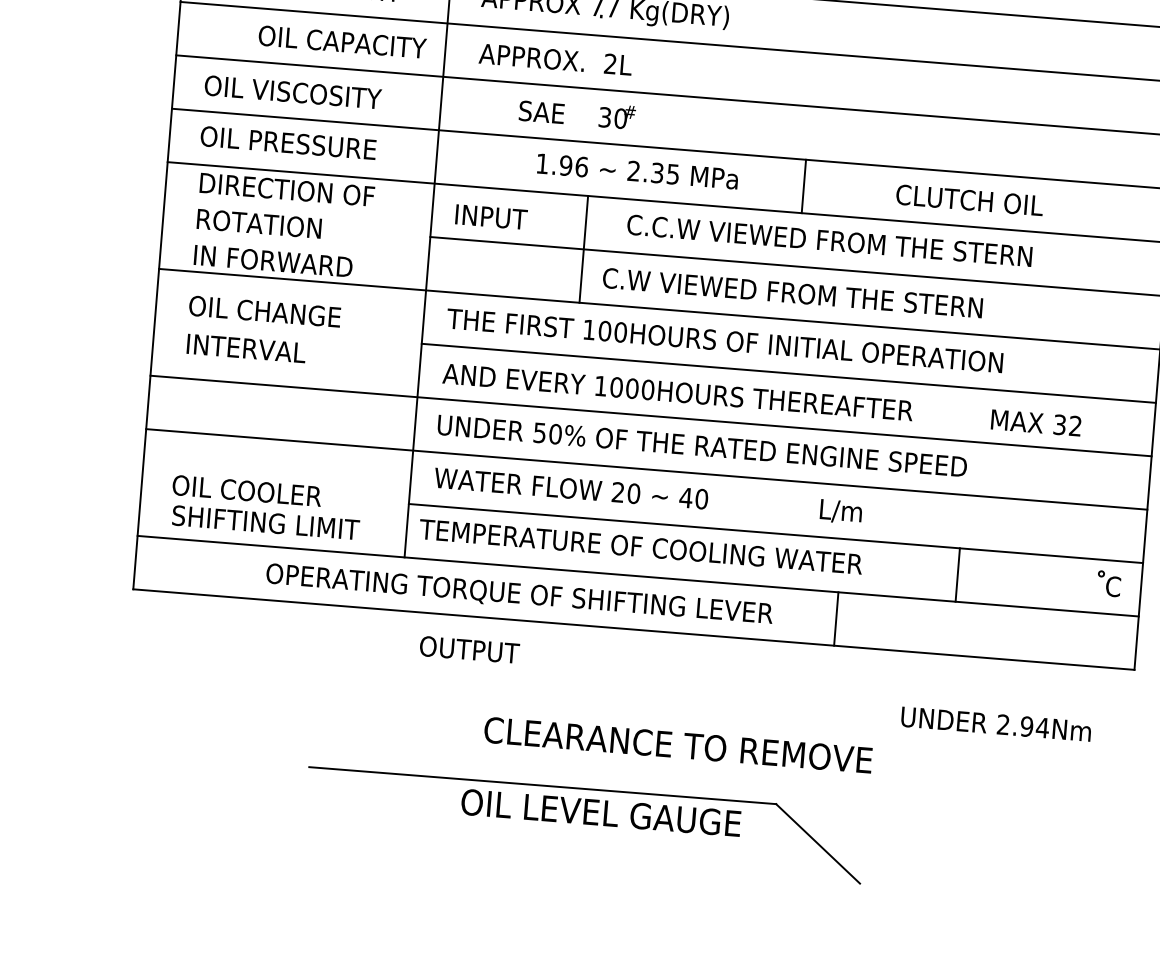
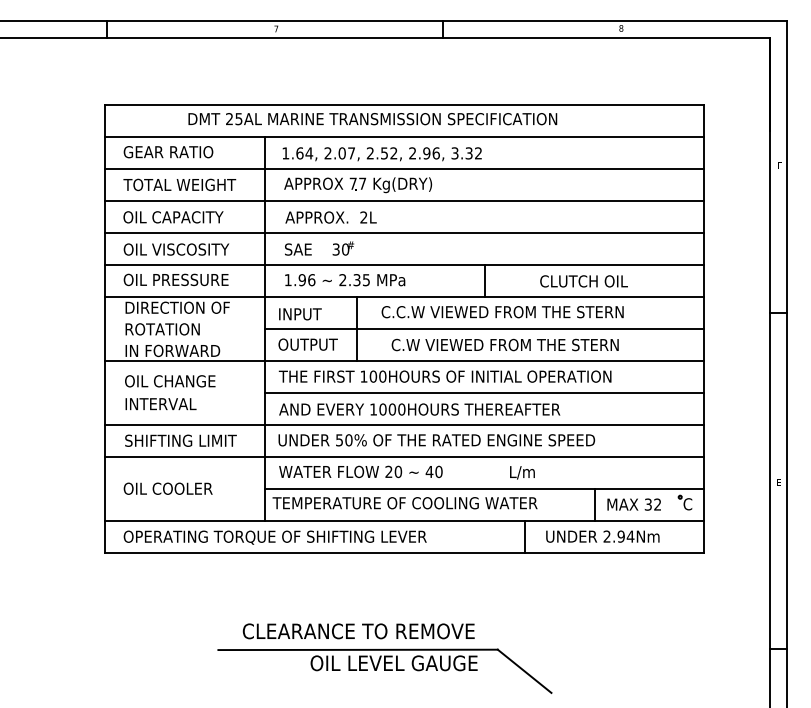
text: (342, 42) -> (173, 217), moved
text: (577, 113) -> (319, 248), moved
text: (638, 172) -> (345, 280), moved
text: (791, 292) -> (504, 344), moved
text: (1035, 422) -> (633, 504), moved
text: (265, 522) -> (180, 440), moved
text: (518, 594) -> (274, 537), moved
text: (468, 649) -> (307, 344), moved
text: (995, 723) -> (602, 536), moved
text: (677, 745) -> (358, 631), moved

